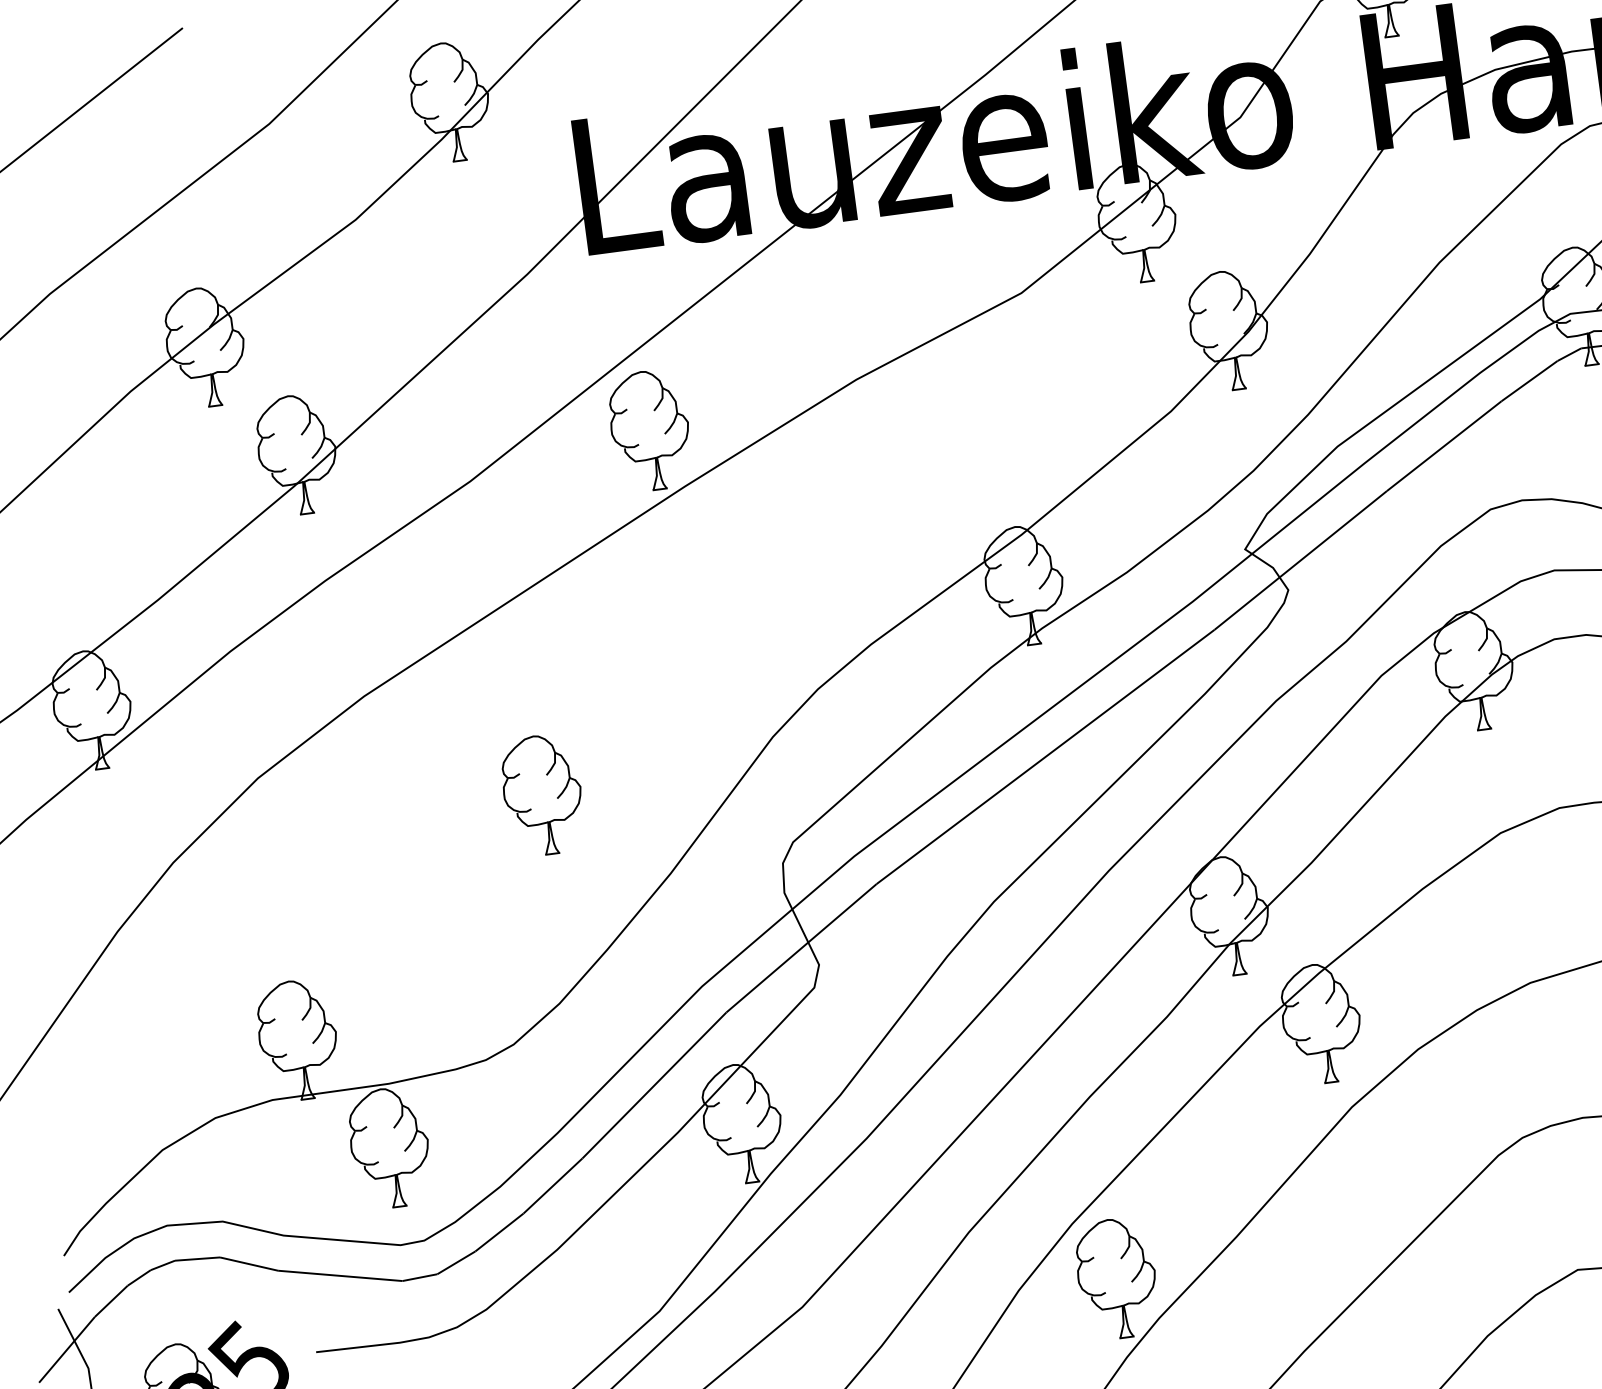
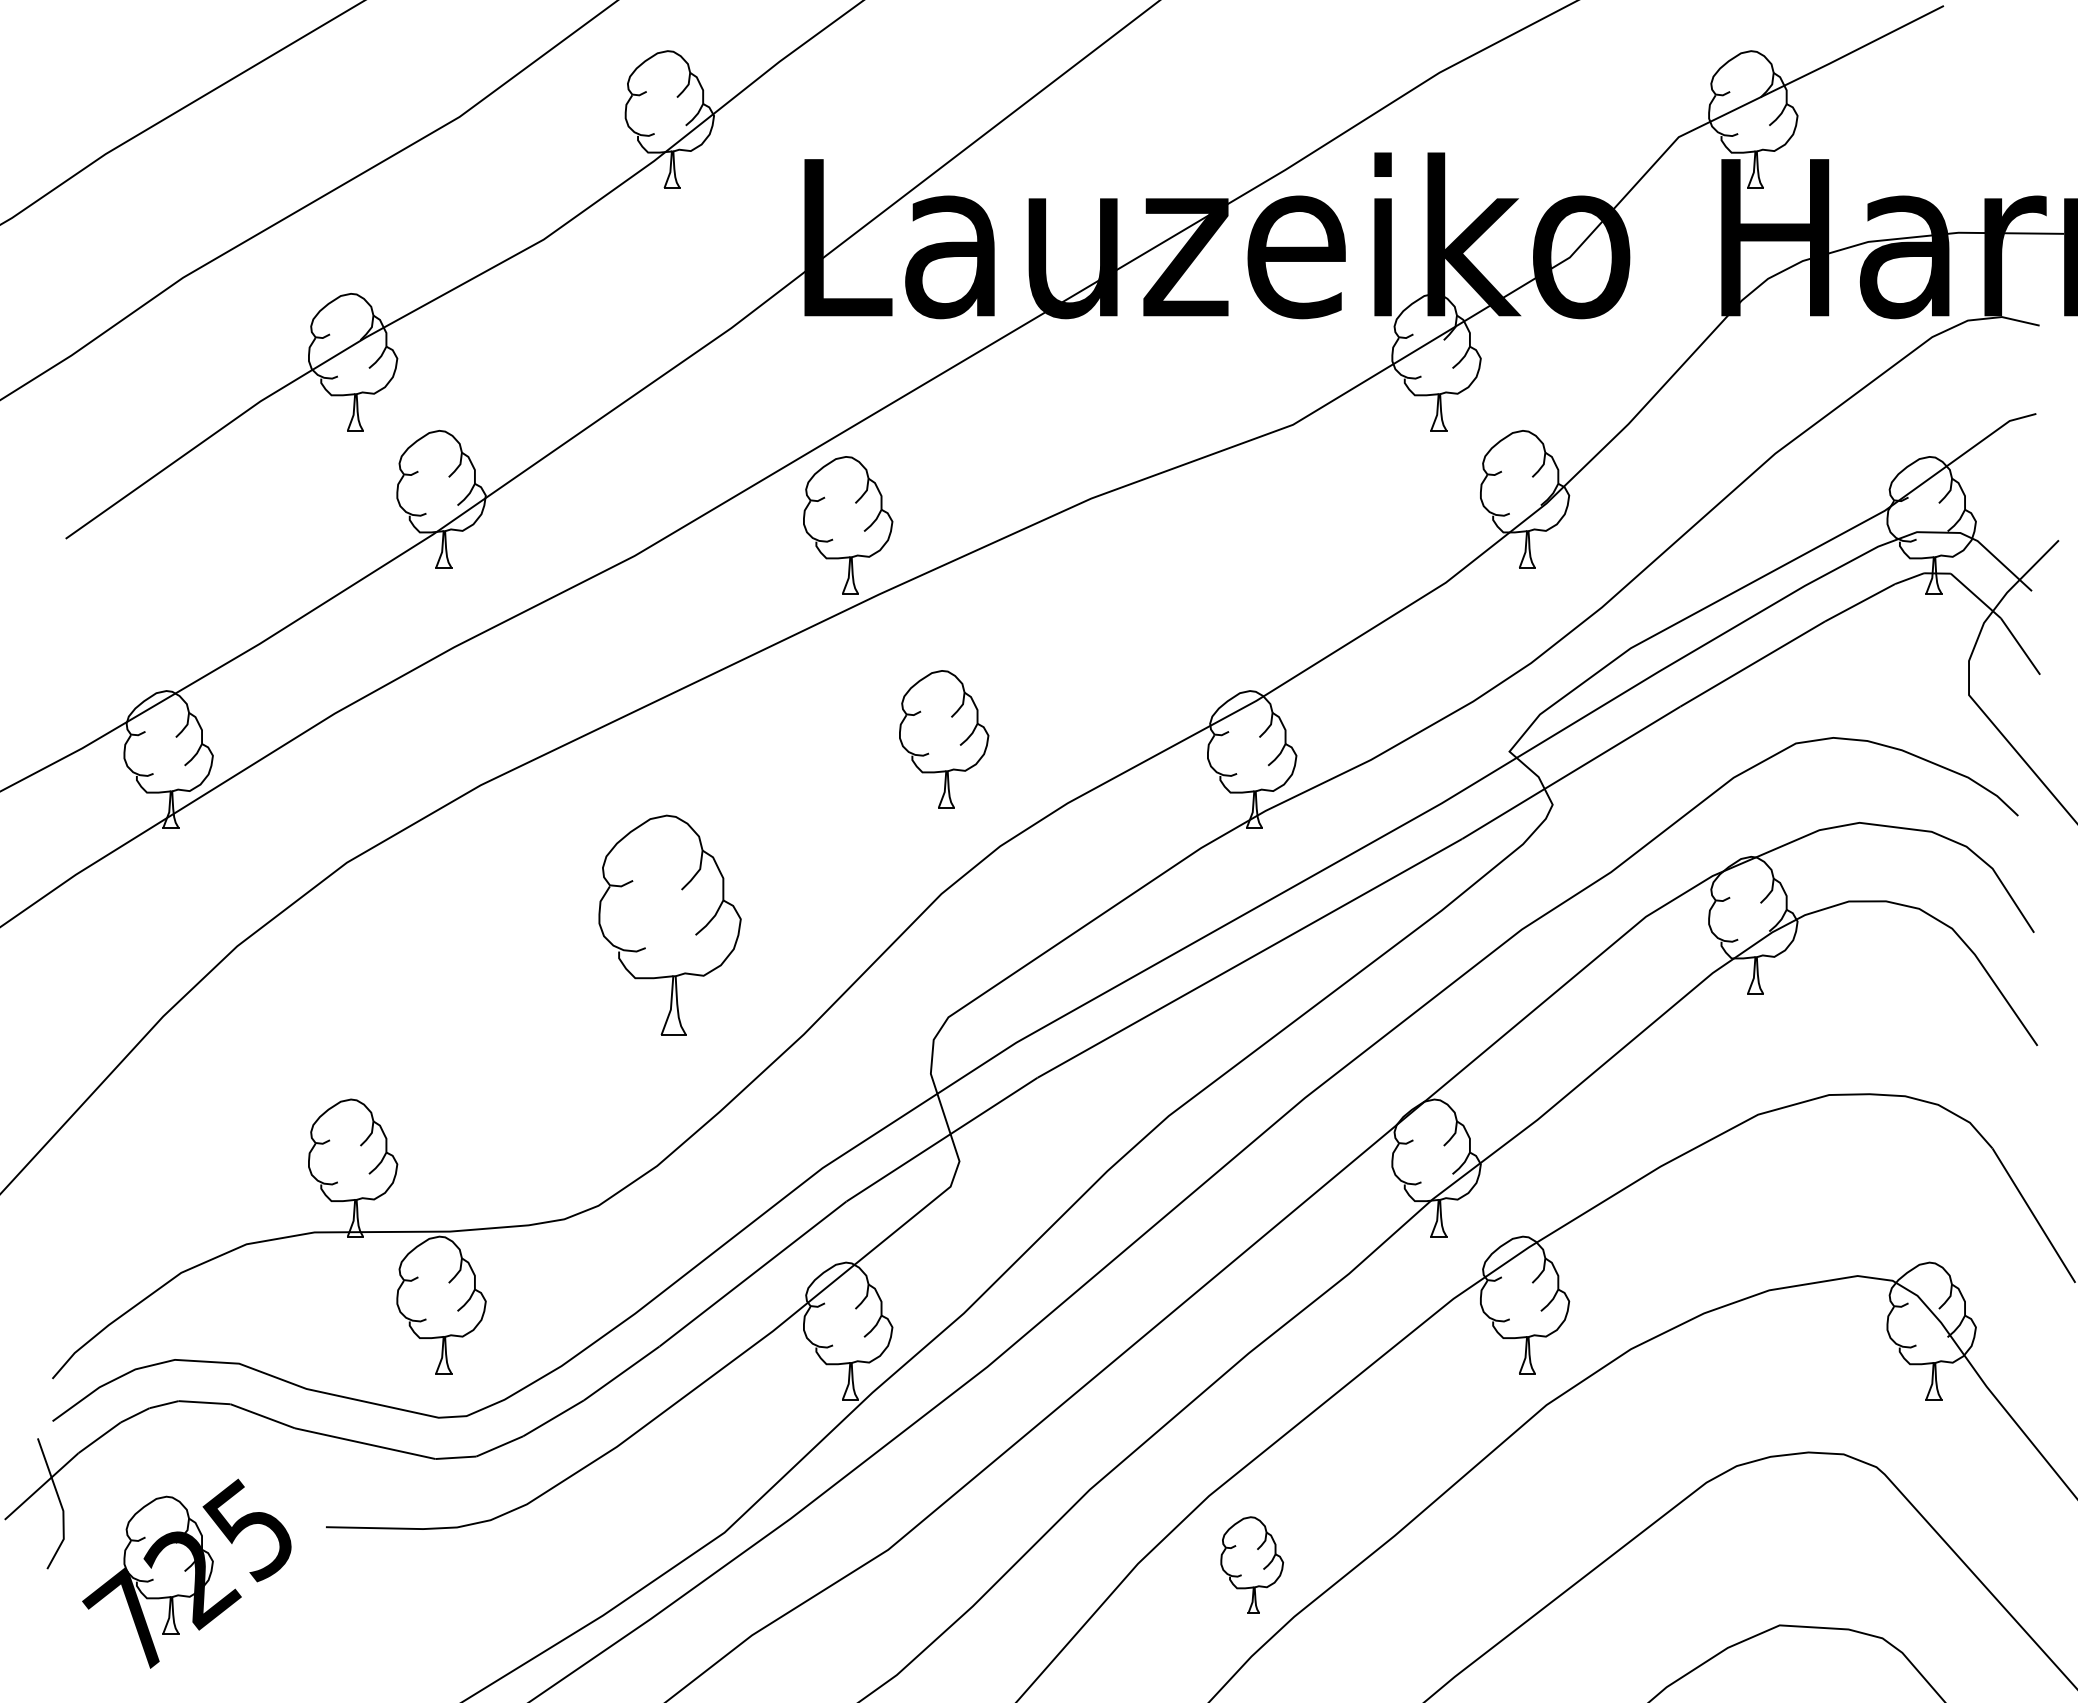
part: (757, 603) -> (944, 739), added
part: (542, 795) -> (669, 925), size x1.6
part: (1117, 1277) -> (1252, 1564), size x0.7

